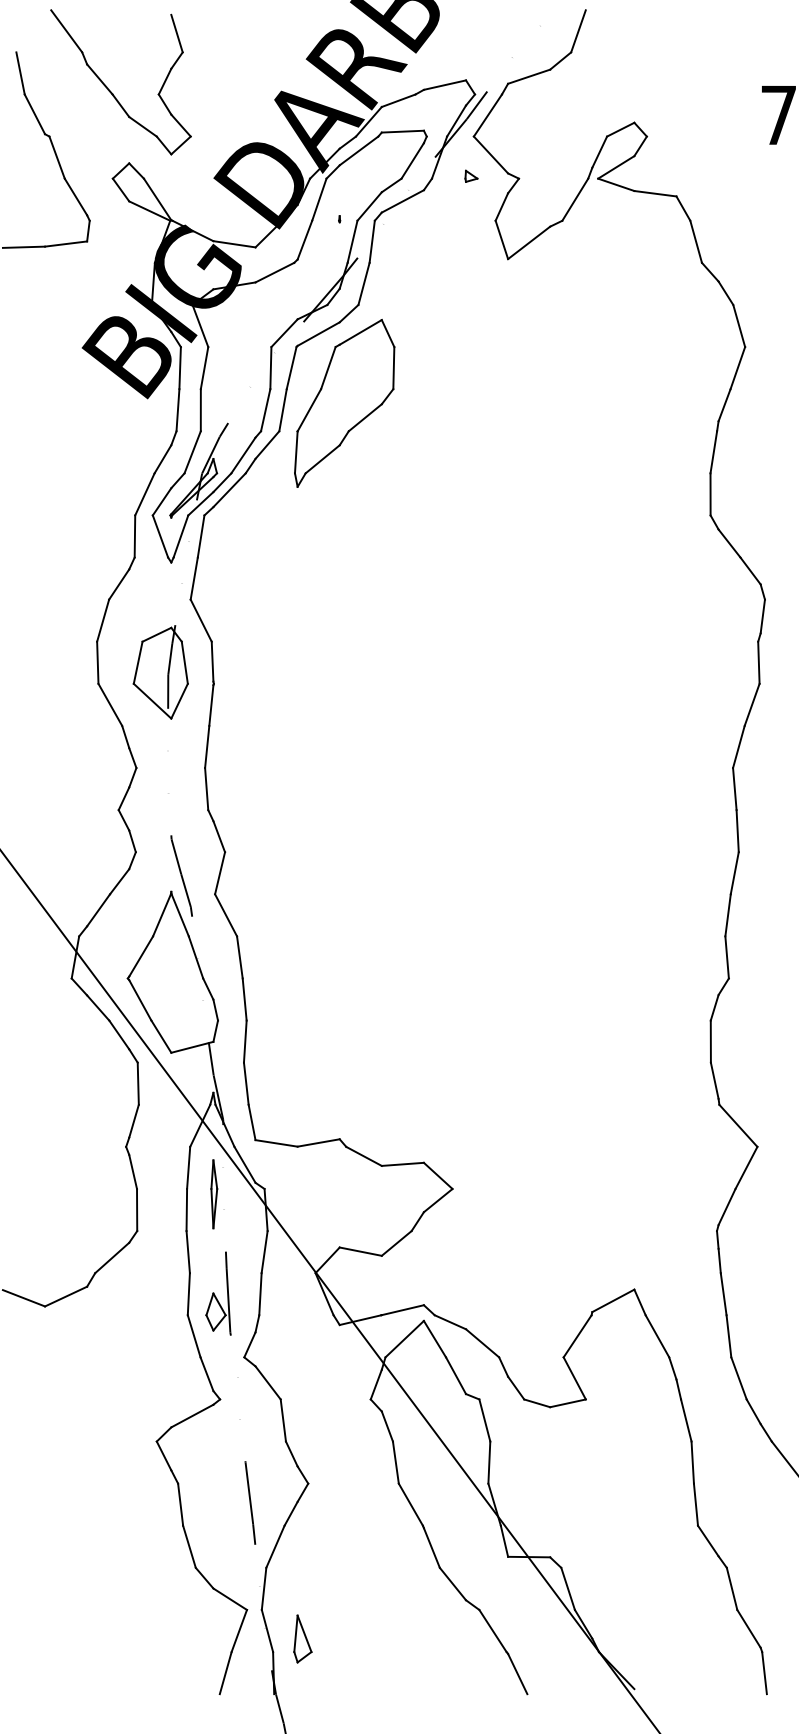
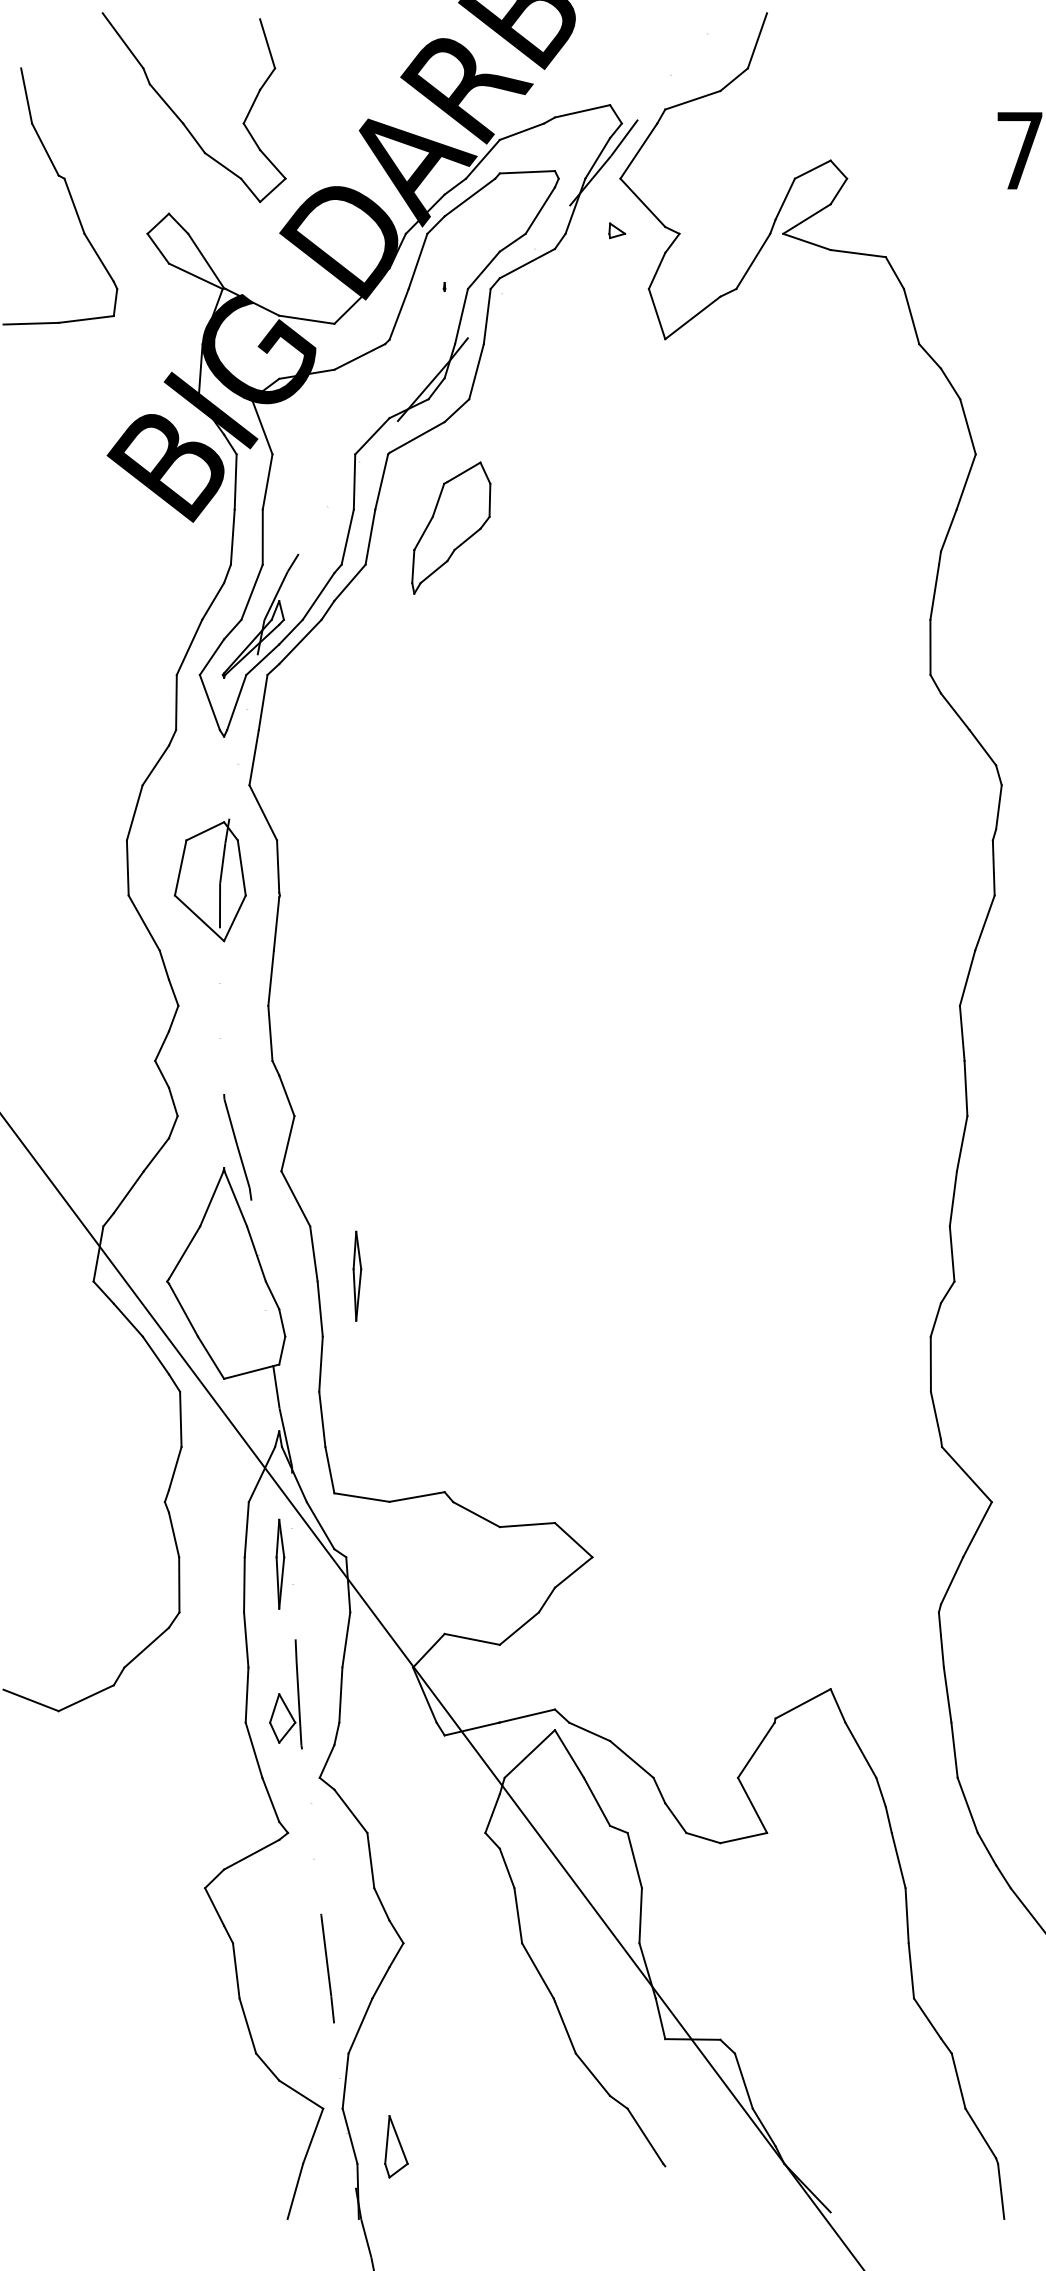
part: (110, 90) -> (180, 118), moved
part: (344, 402) -> (451, 527), size x0.6
part: (273, 973) -> (357, 1275), added
line: (517, 1673) -> (677, 2192), removed

